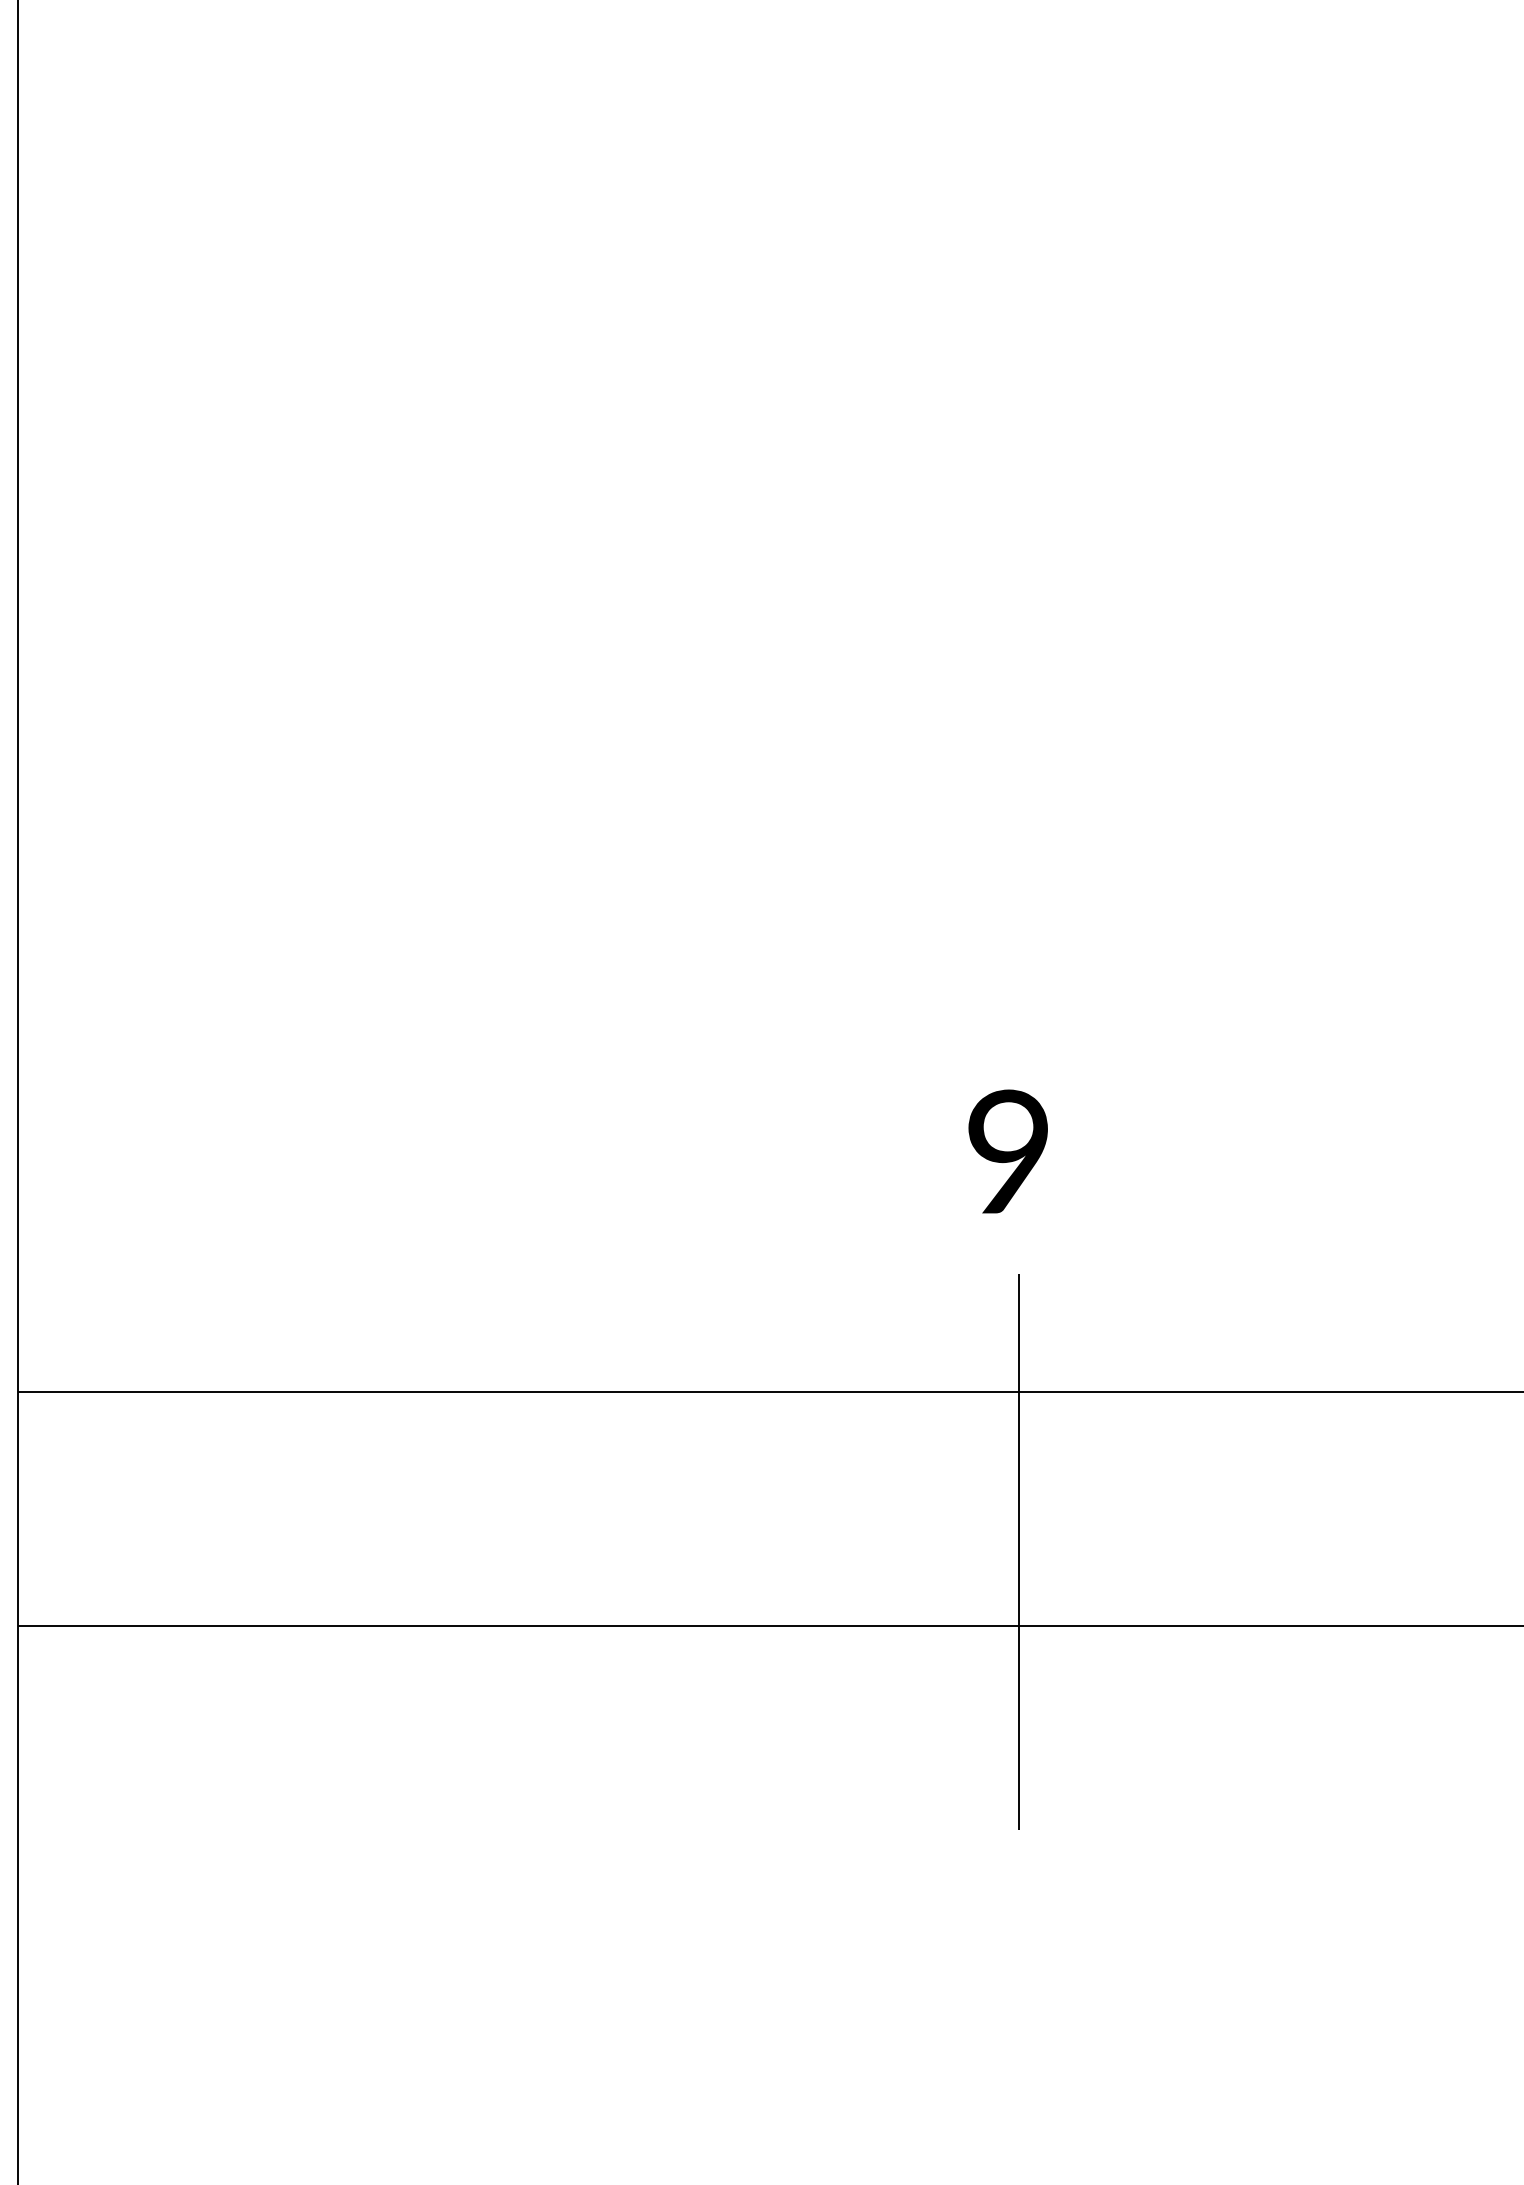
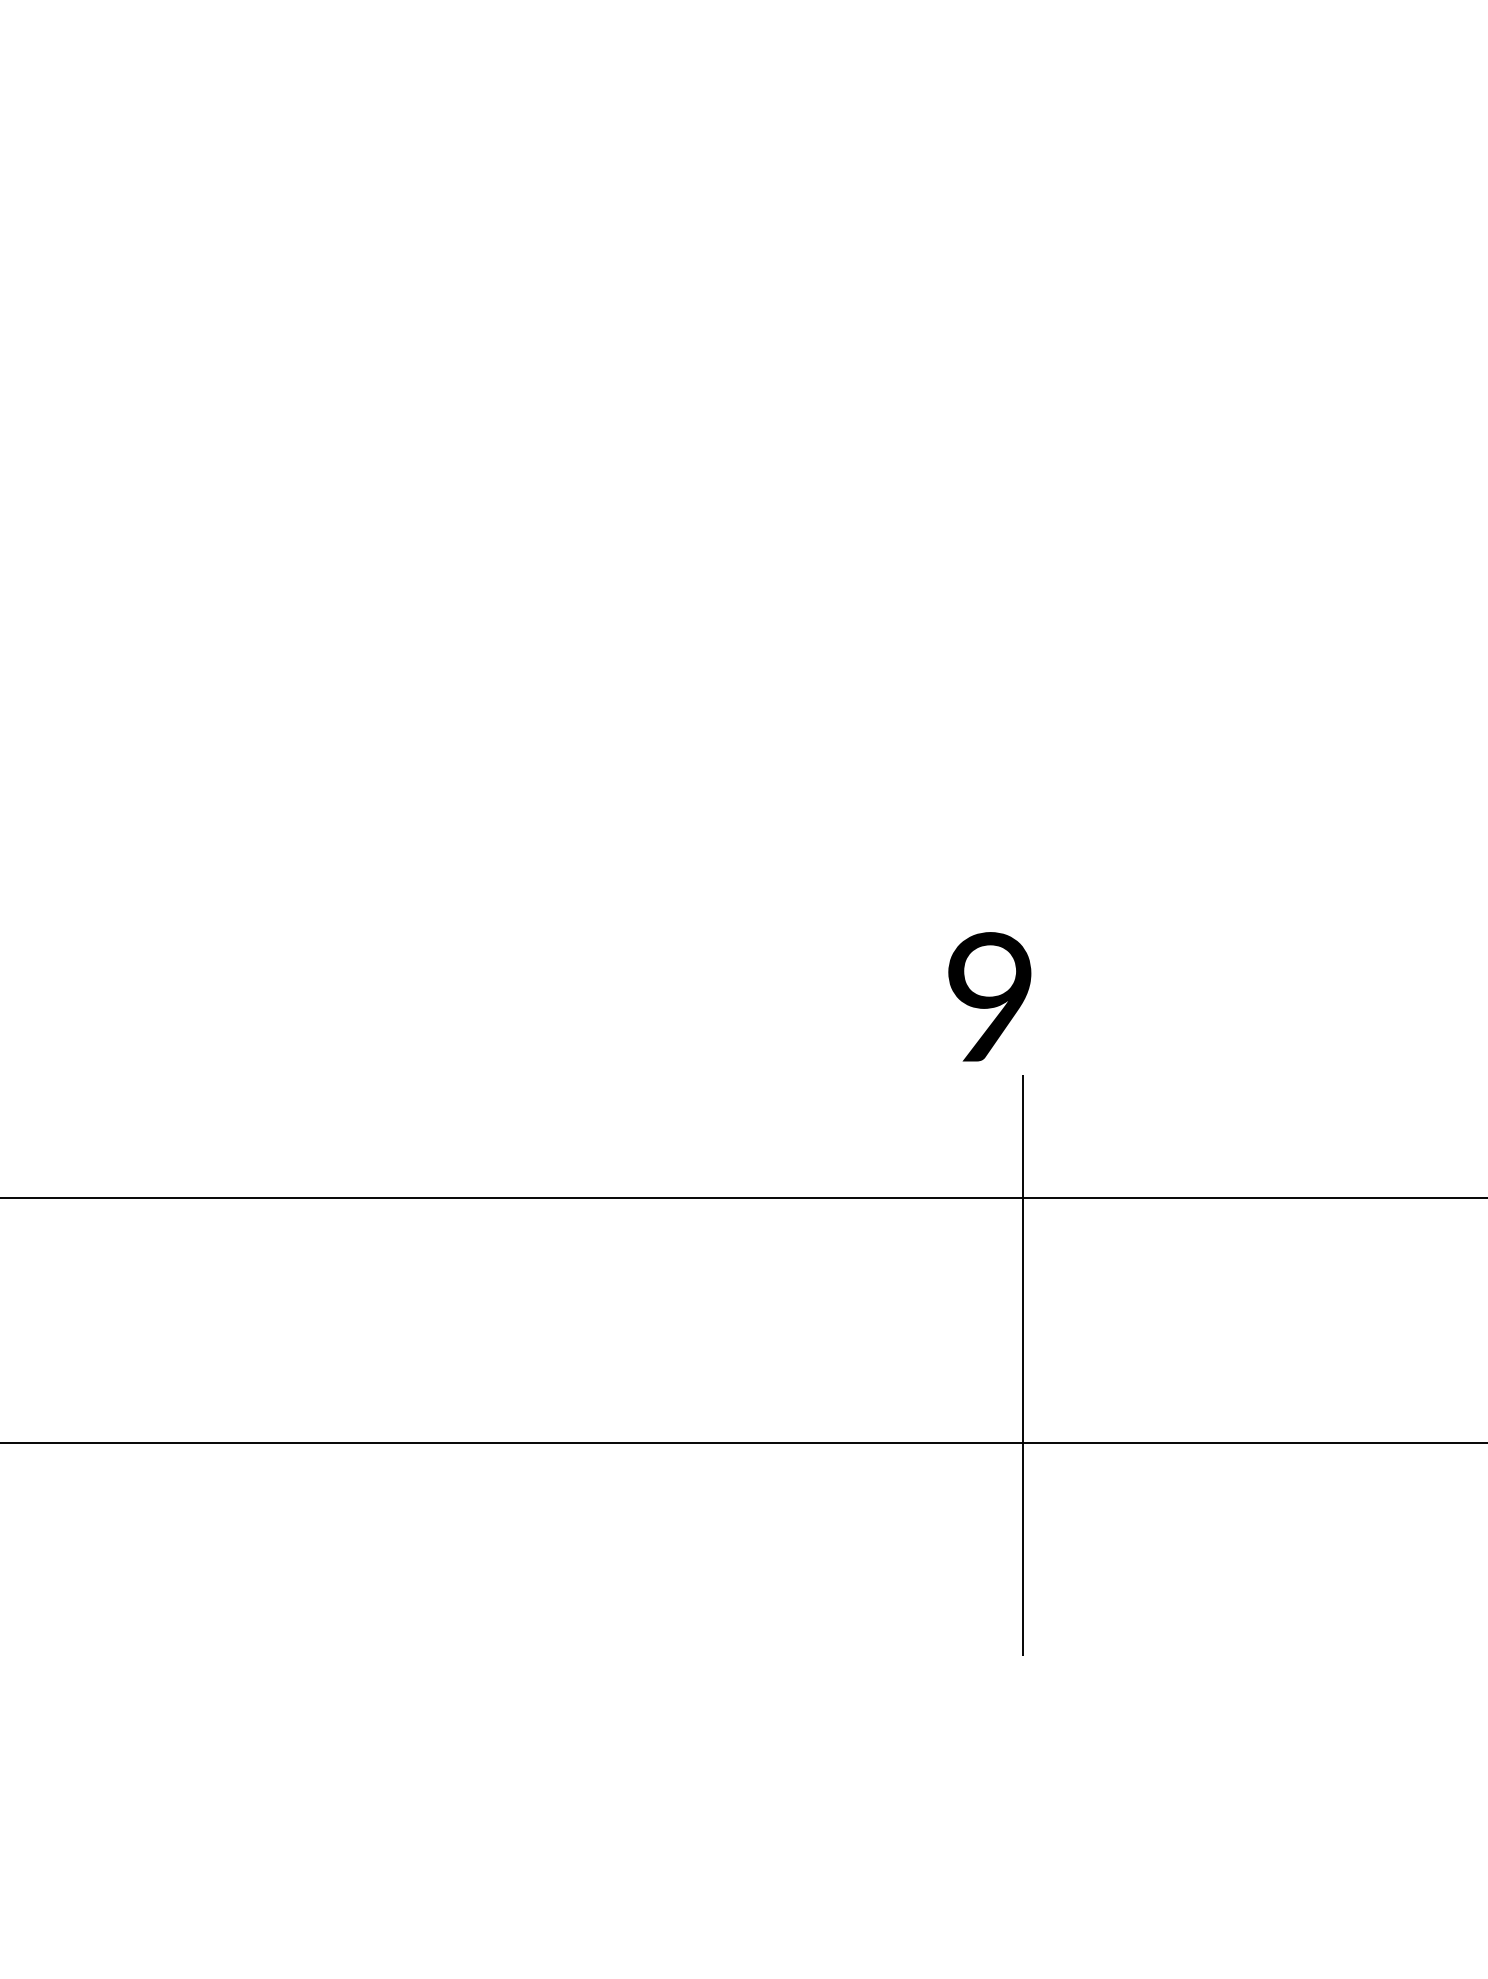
text: (1007, 1151) -> (989, 996), moved

